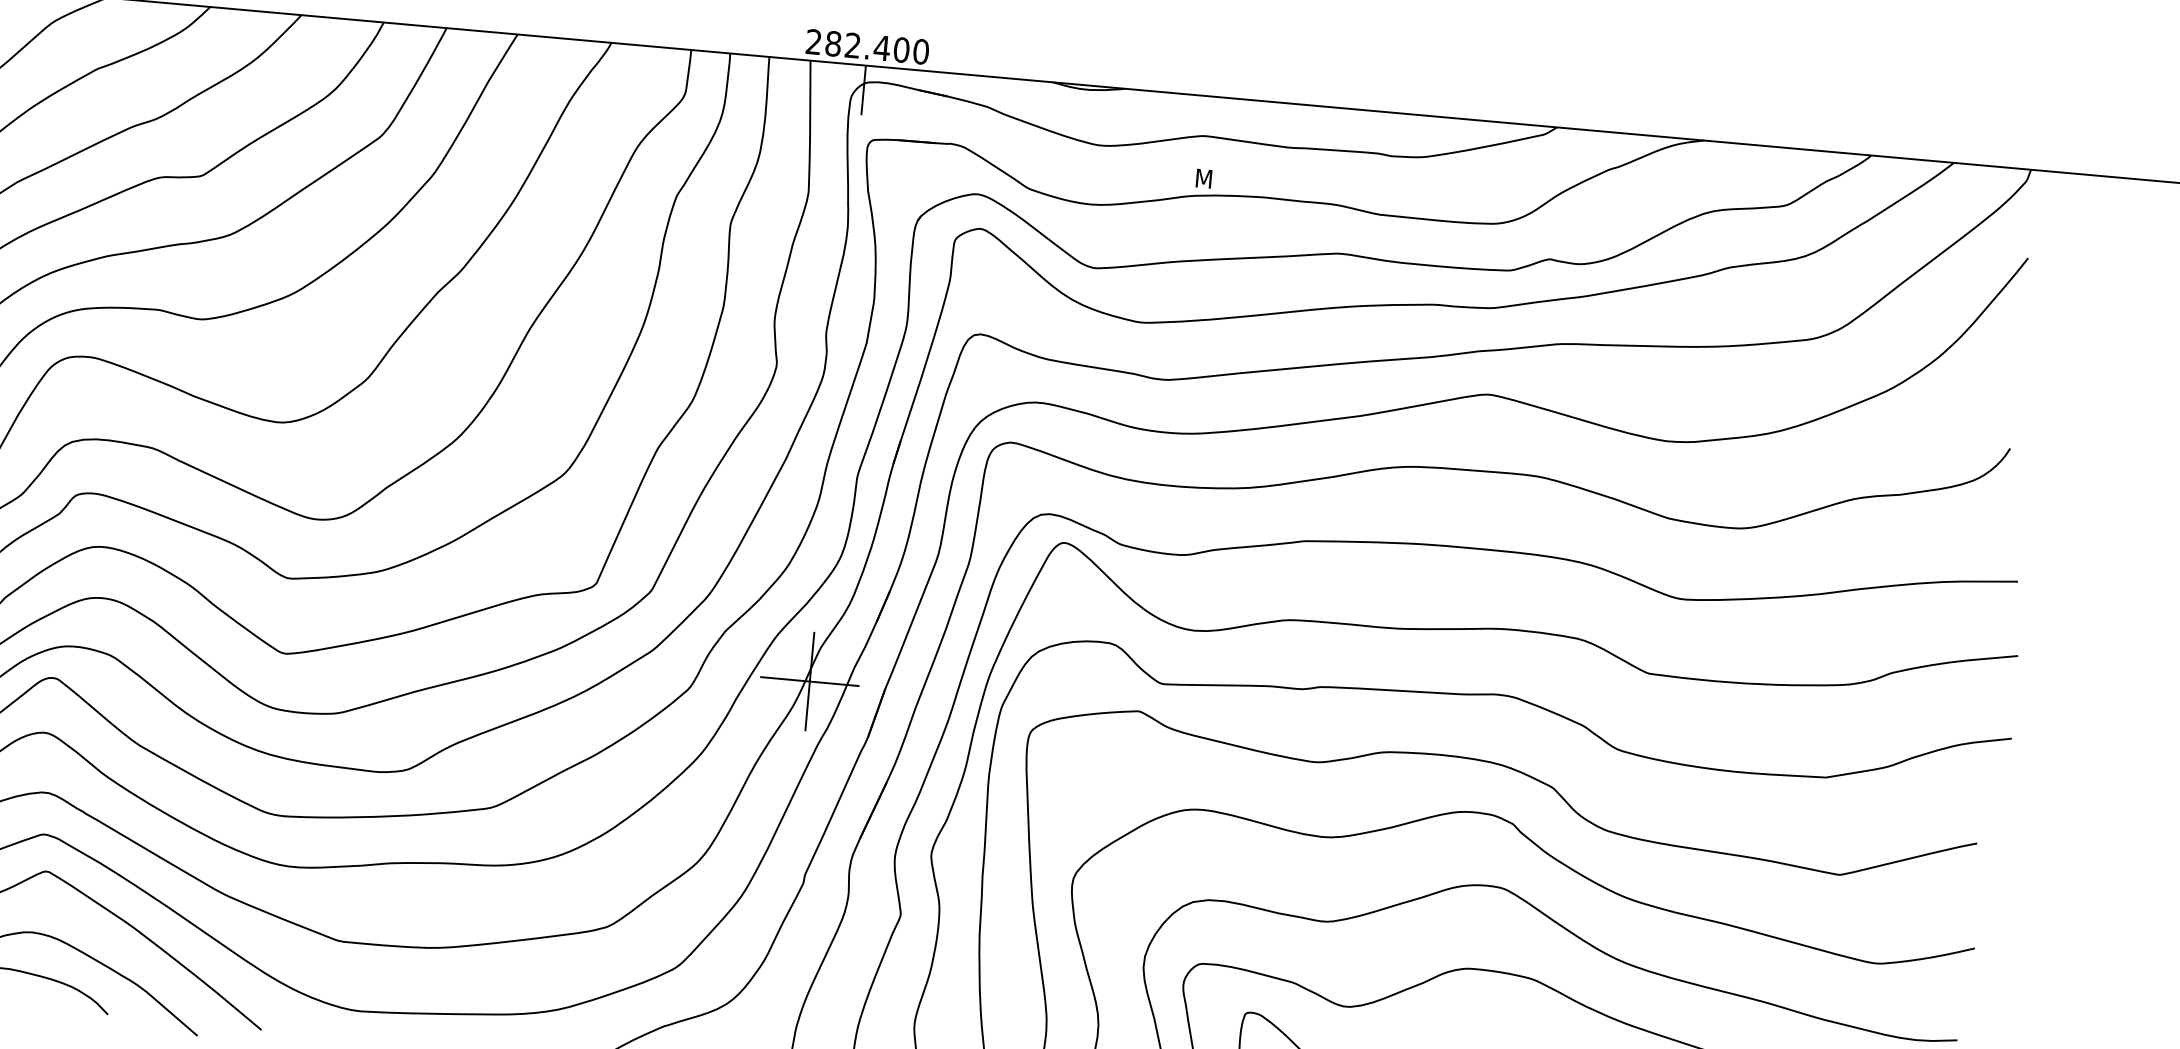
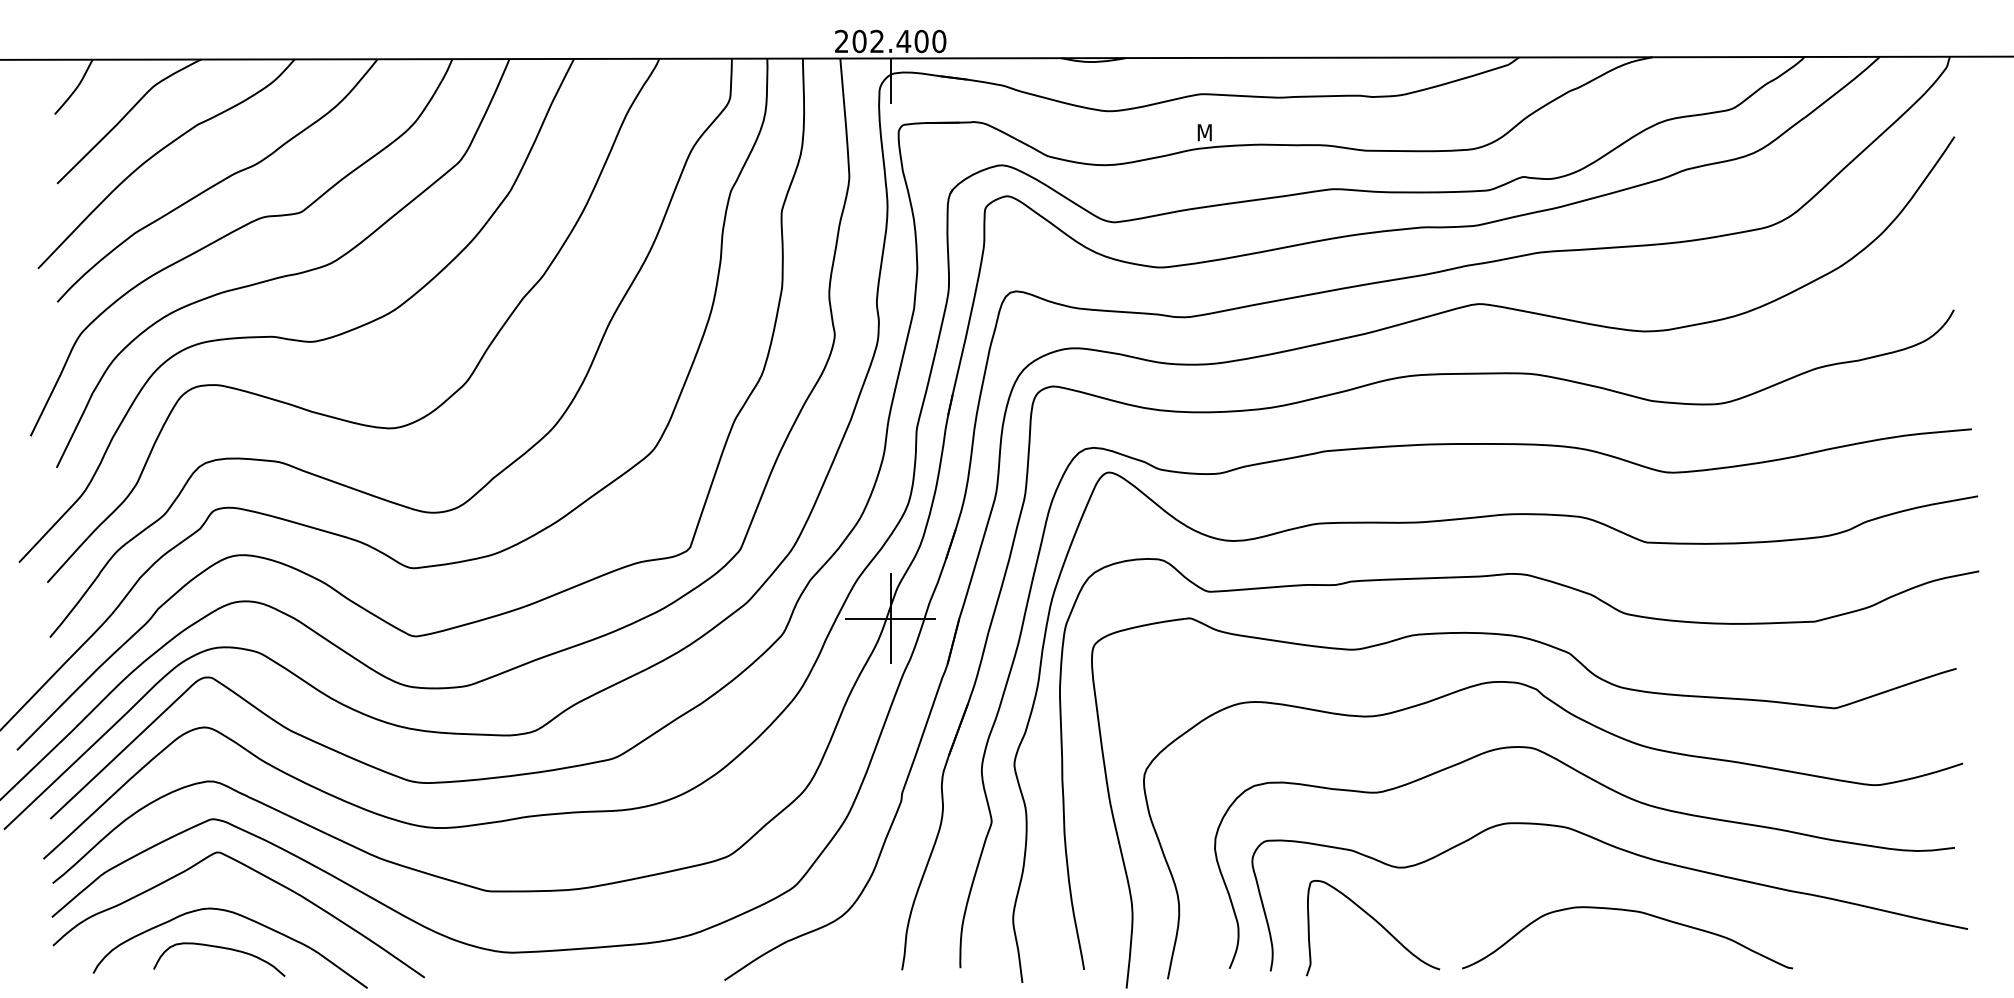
text: (833, 43) -> (859, 41), 282.400 -> 202.400

